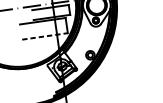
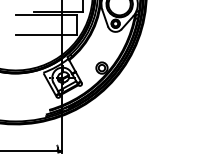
line: (45, 36) -> (46, 35), dashed -> solid

